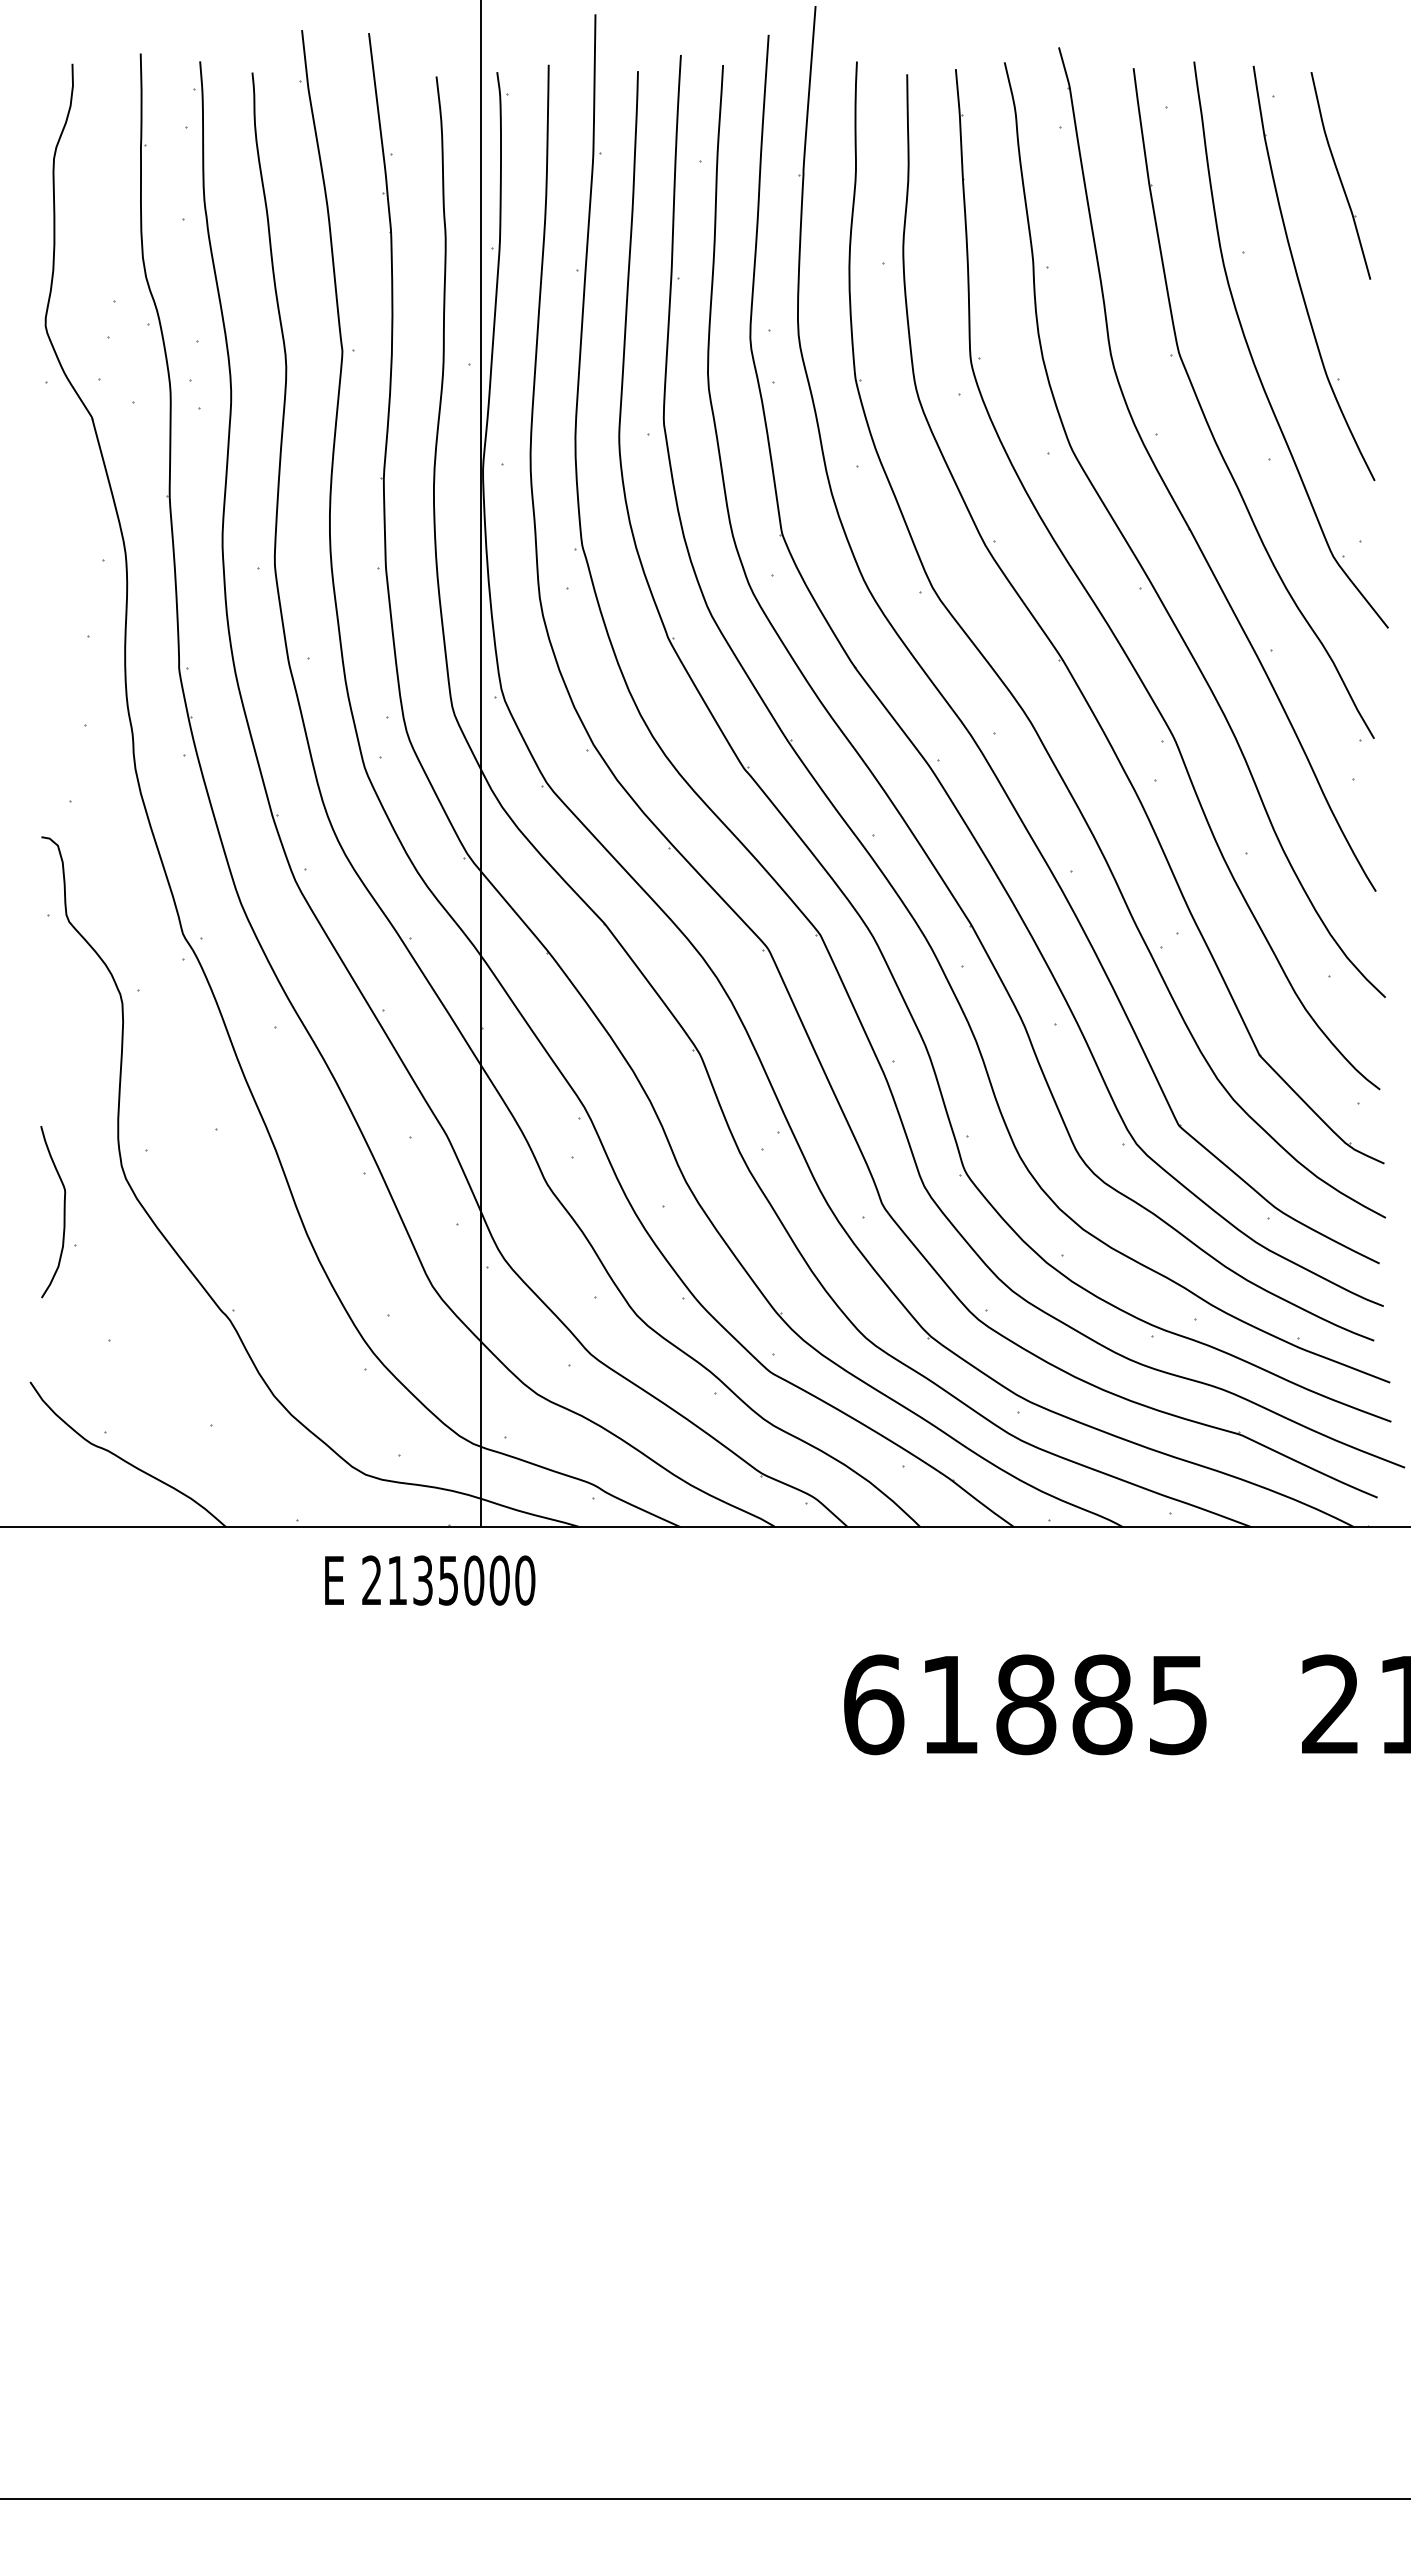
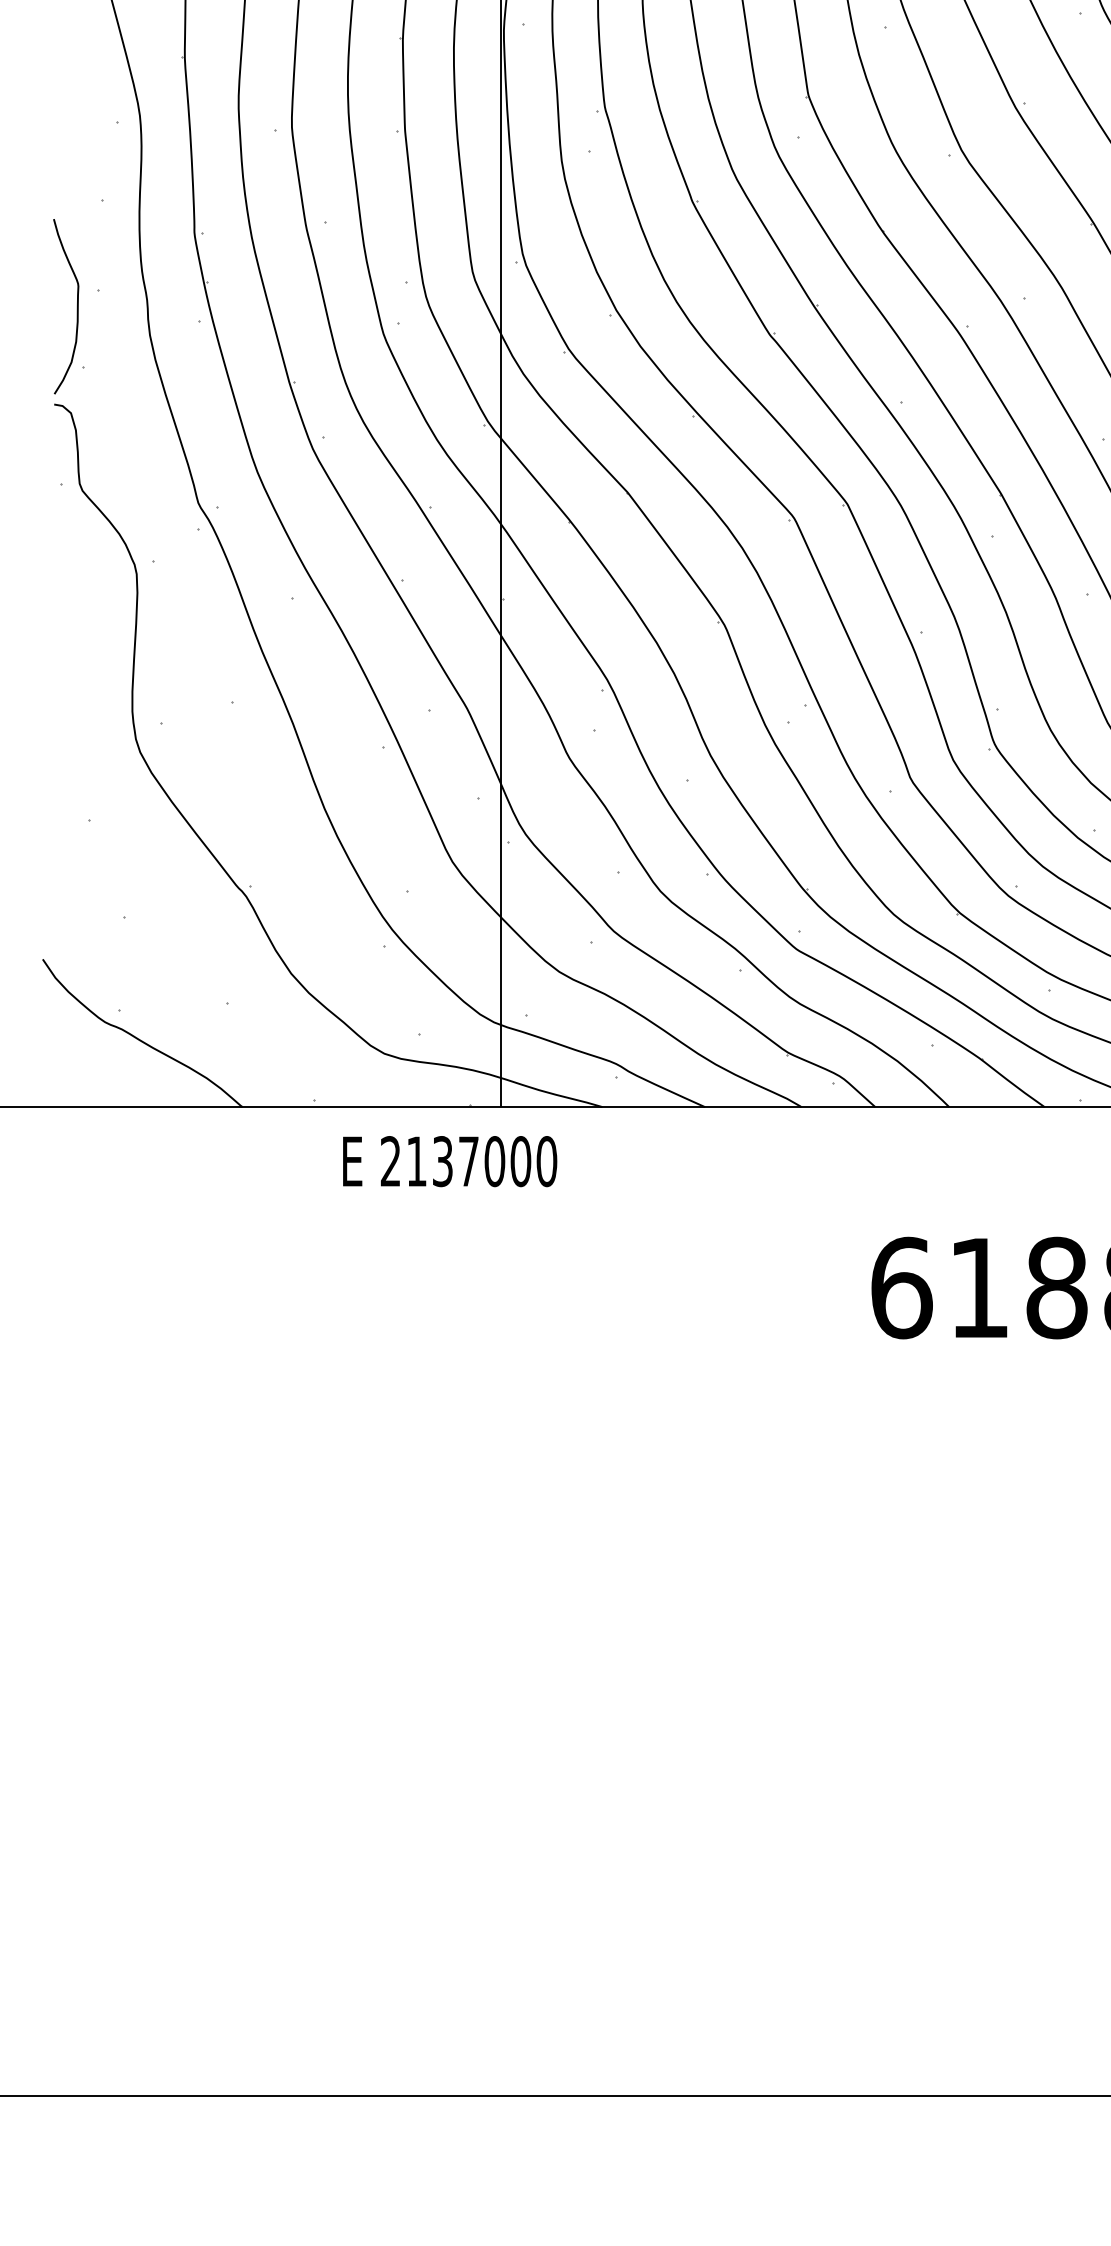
curve: (63, 1212) -> (76, 307), moved
text: (448, 1580) -> (468, 1161), 2135000 -> 2137000

